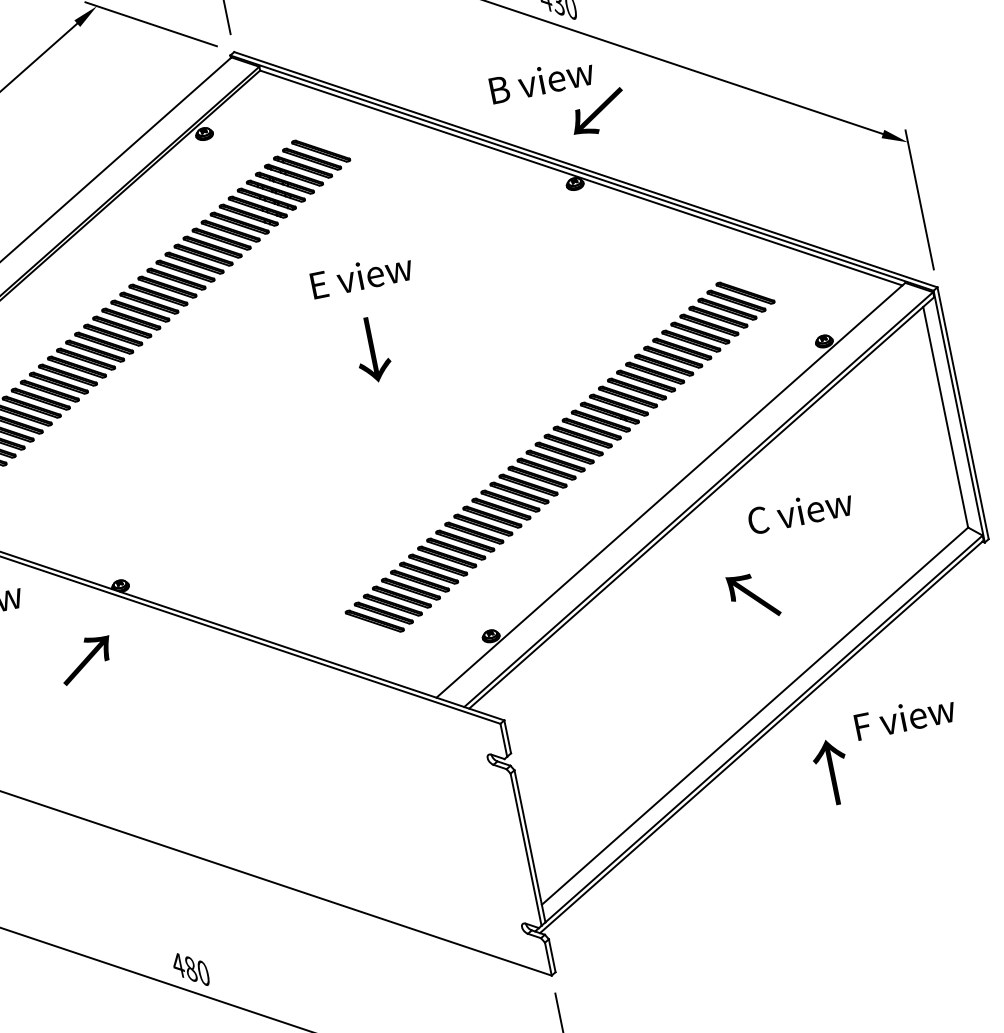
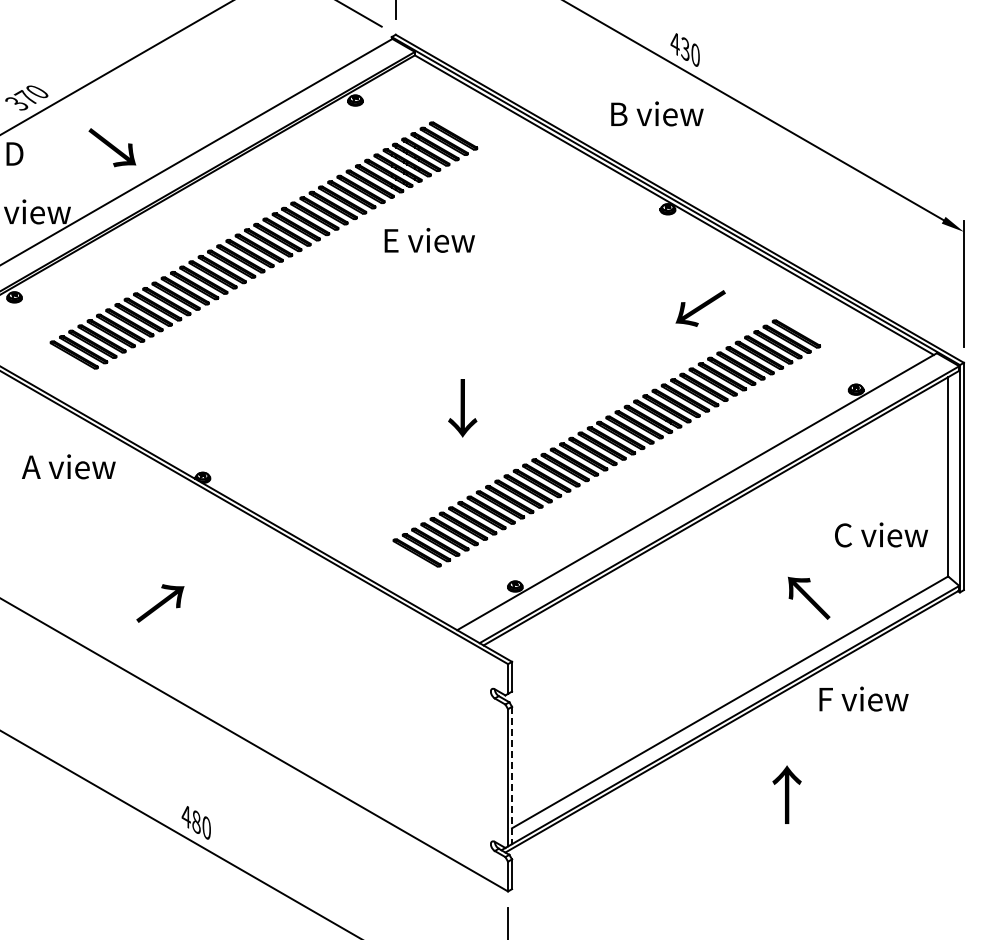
text: (598, 112) -> (700, 308), moved
text: (361, 276) -> (429, 240), moved
text: (371, 350) -> (462, 408), moved
text: (800, 511) -> (881, 534), moved
text: (753, 595) -> (809, 597), moved
text: (86, 659) -> (160, 603), moved
text: (904, 717) -> (863, 698), moved
text: (831, 772) -> (786, 794), moved
line: (530, 846) -> (512, 775), solid -> dashed

